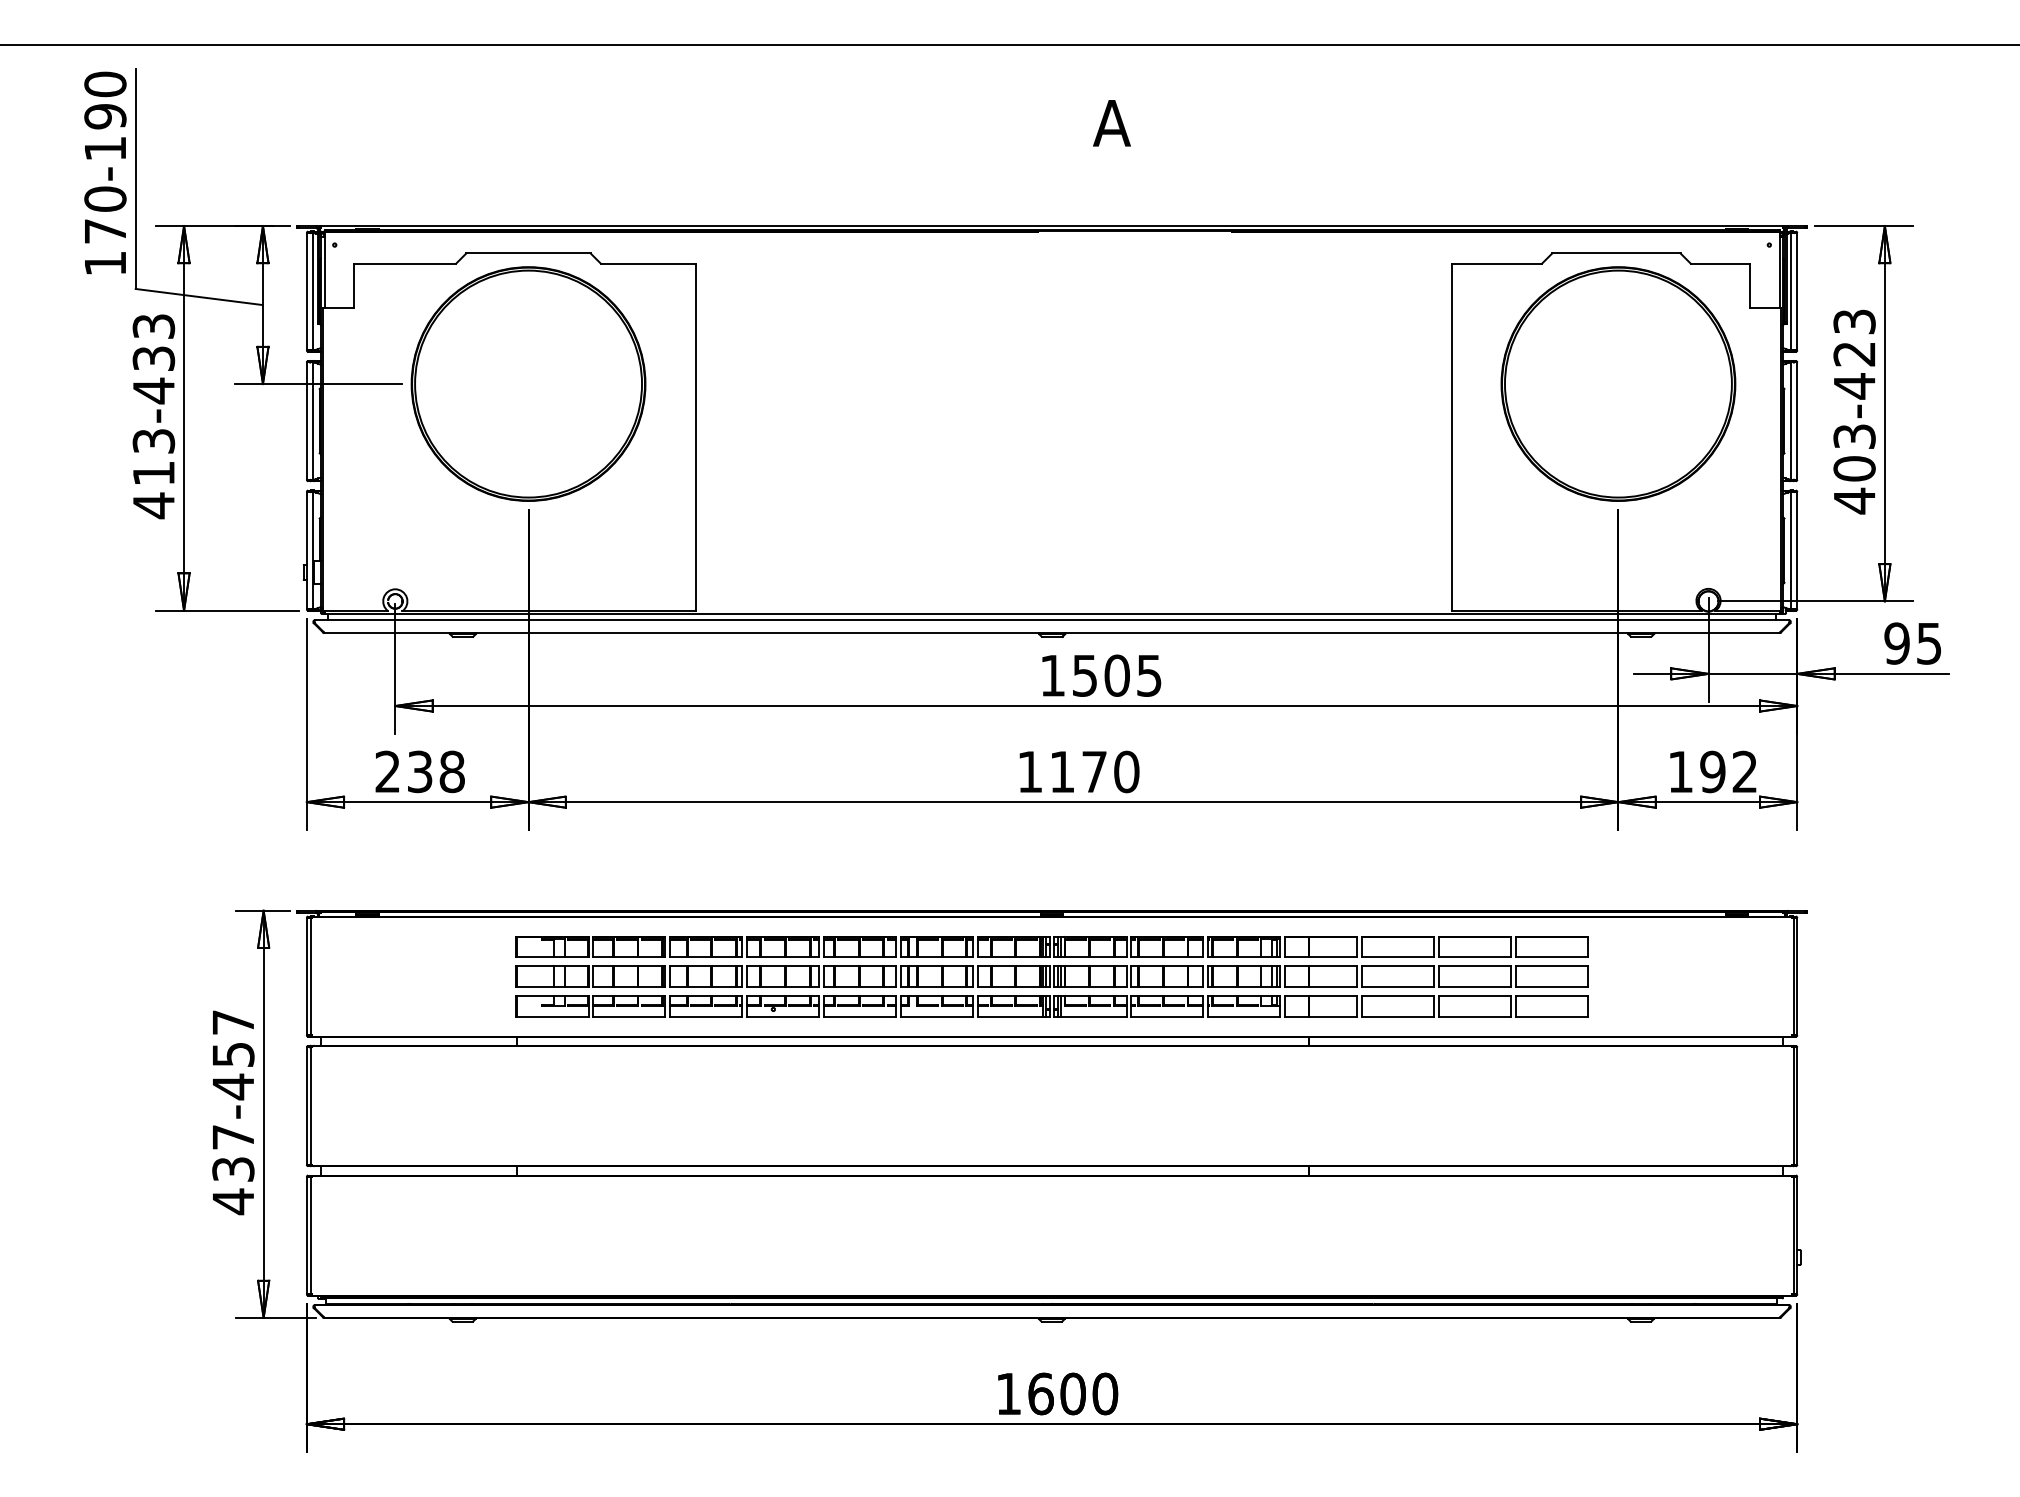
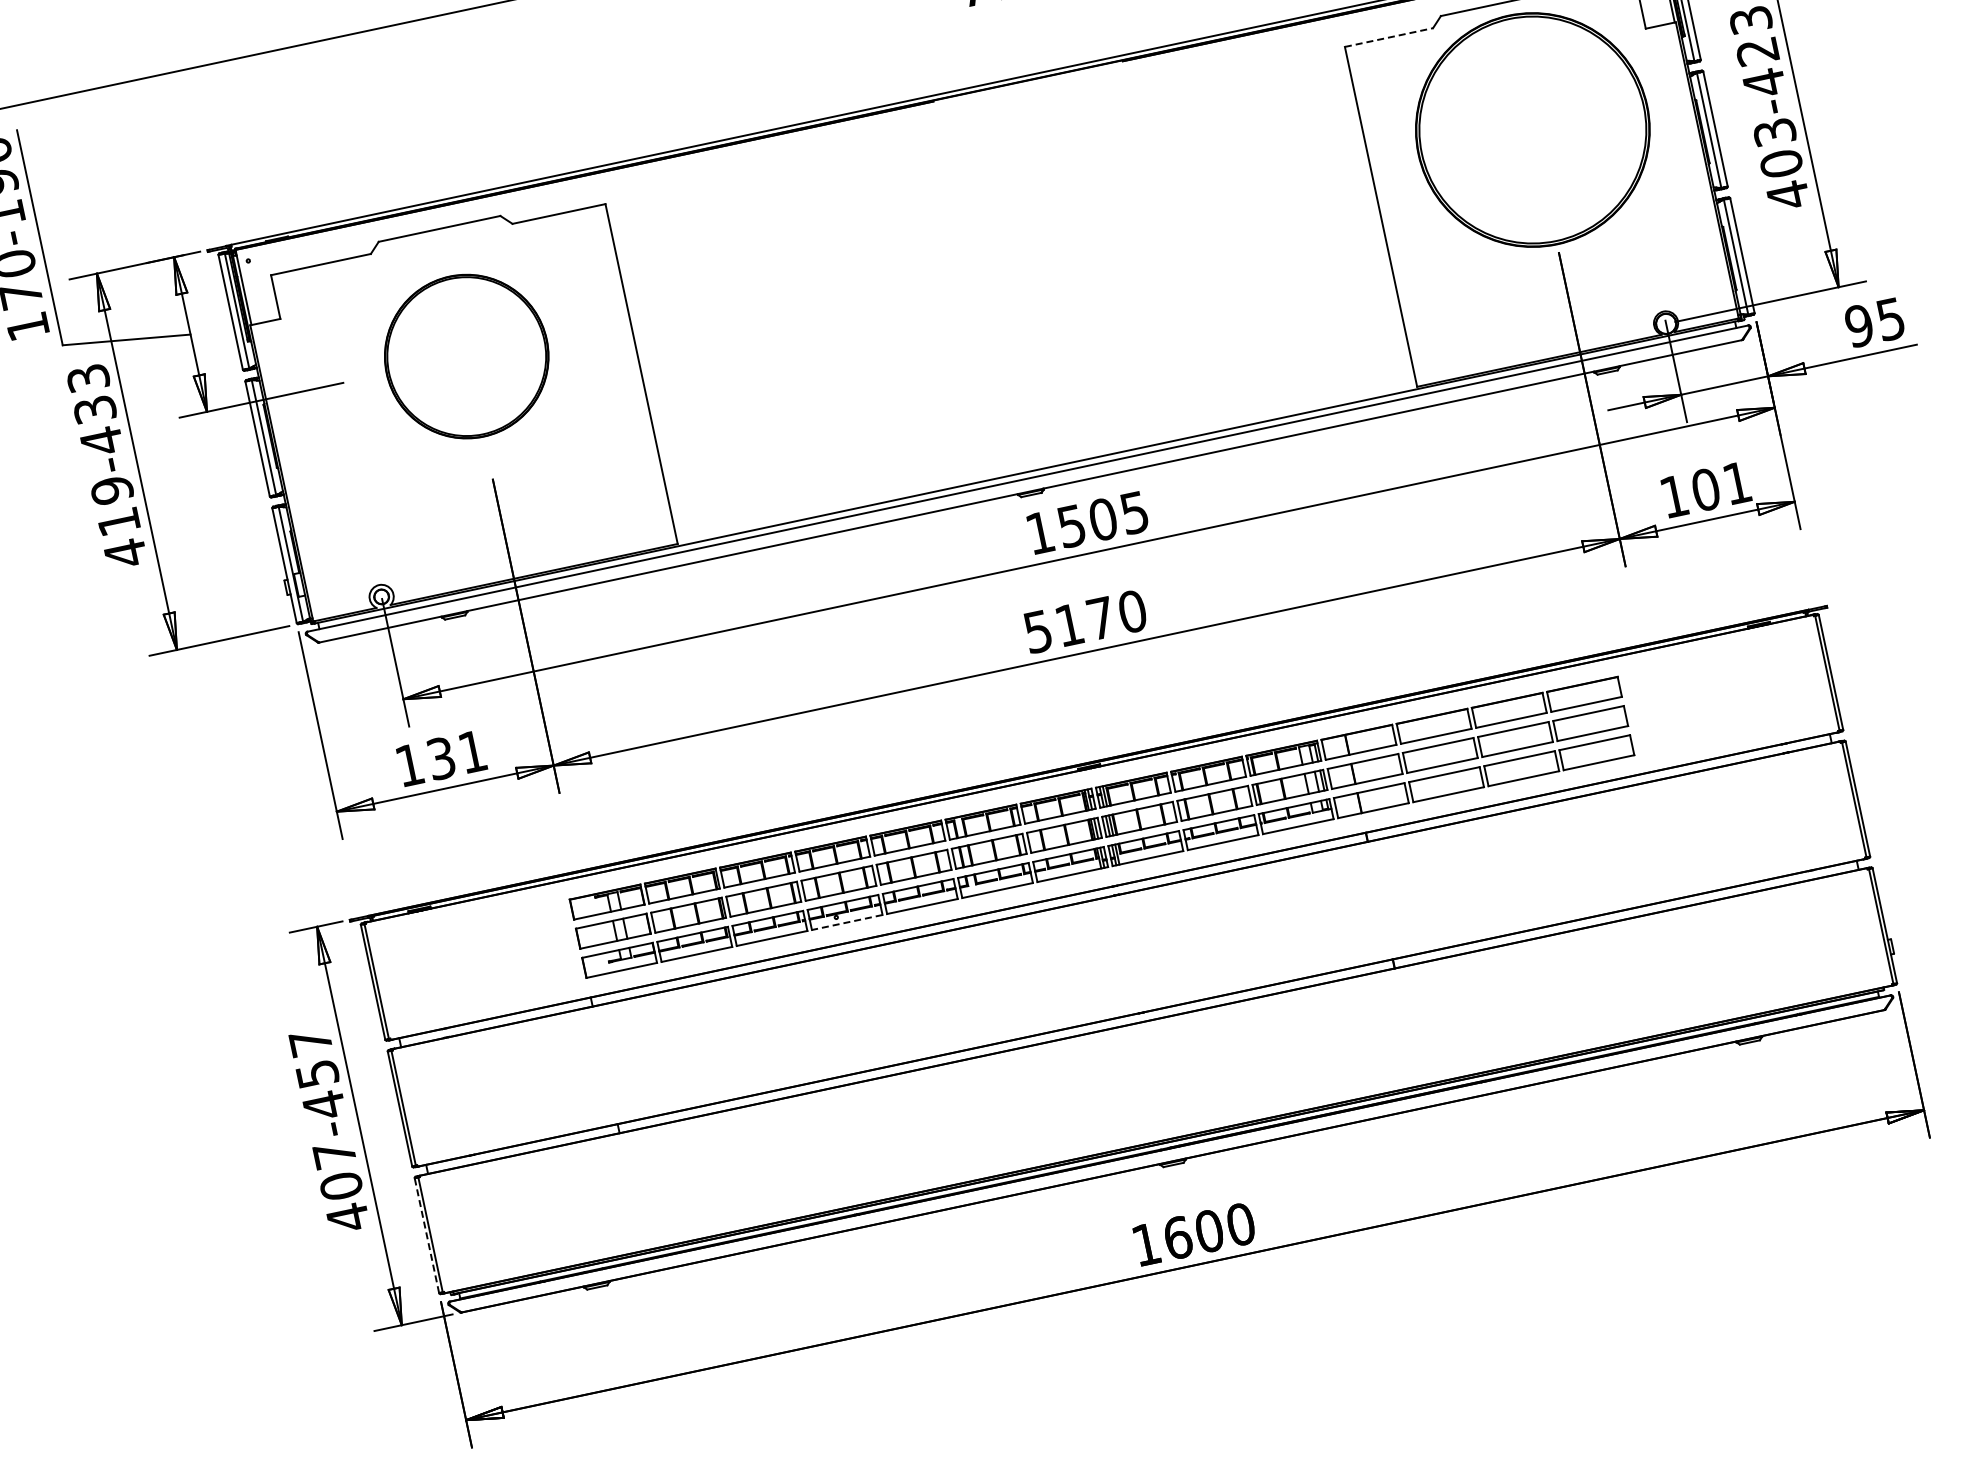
line: (1497, 263) -> (1389, 37), solid -> dashed
part: (528, 383) -> (466, 356), size x0.7
text: (153, 441) -> (111, 490), 413-433 -> 419-433
text: (419, 771) -> (440, 758), 238 -> 131
text: (1728, 771) -> (1721, 486), 192 -> 101
text: (1029, 772) -> (1037, 632), 1170 -> 5170
line: (782, 1016) -> (846, 922), solid -> dashed
text: (233, 1169) -> (341, 1186), 437-457 -> 407-457
line: (306, 1235) -> (426, 1235), solid -> dashed

